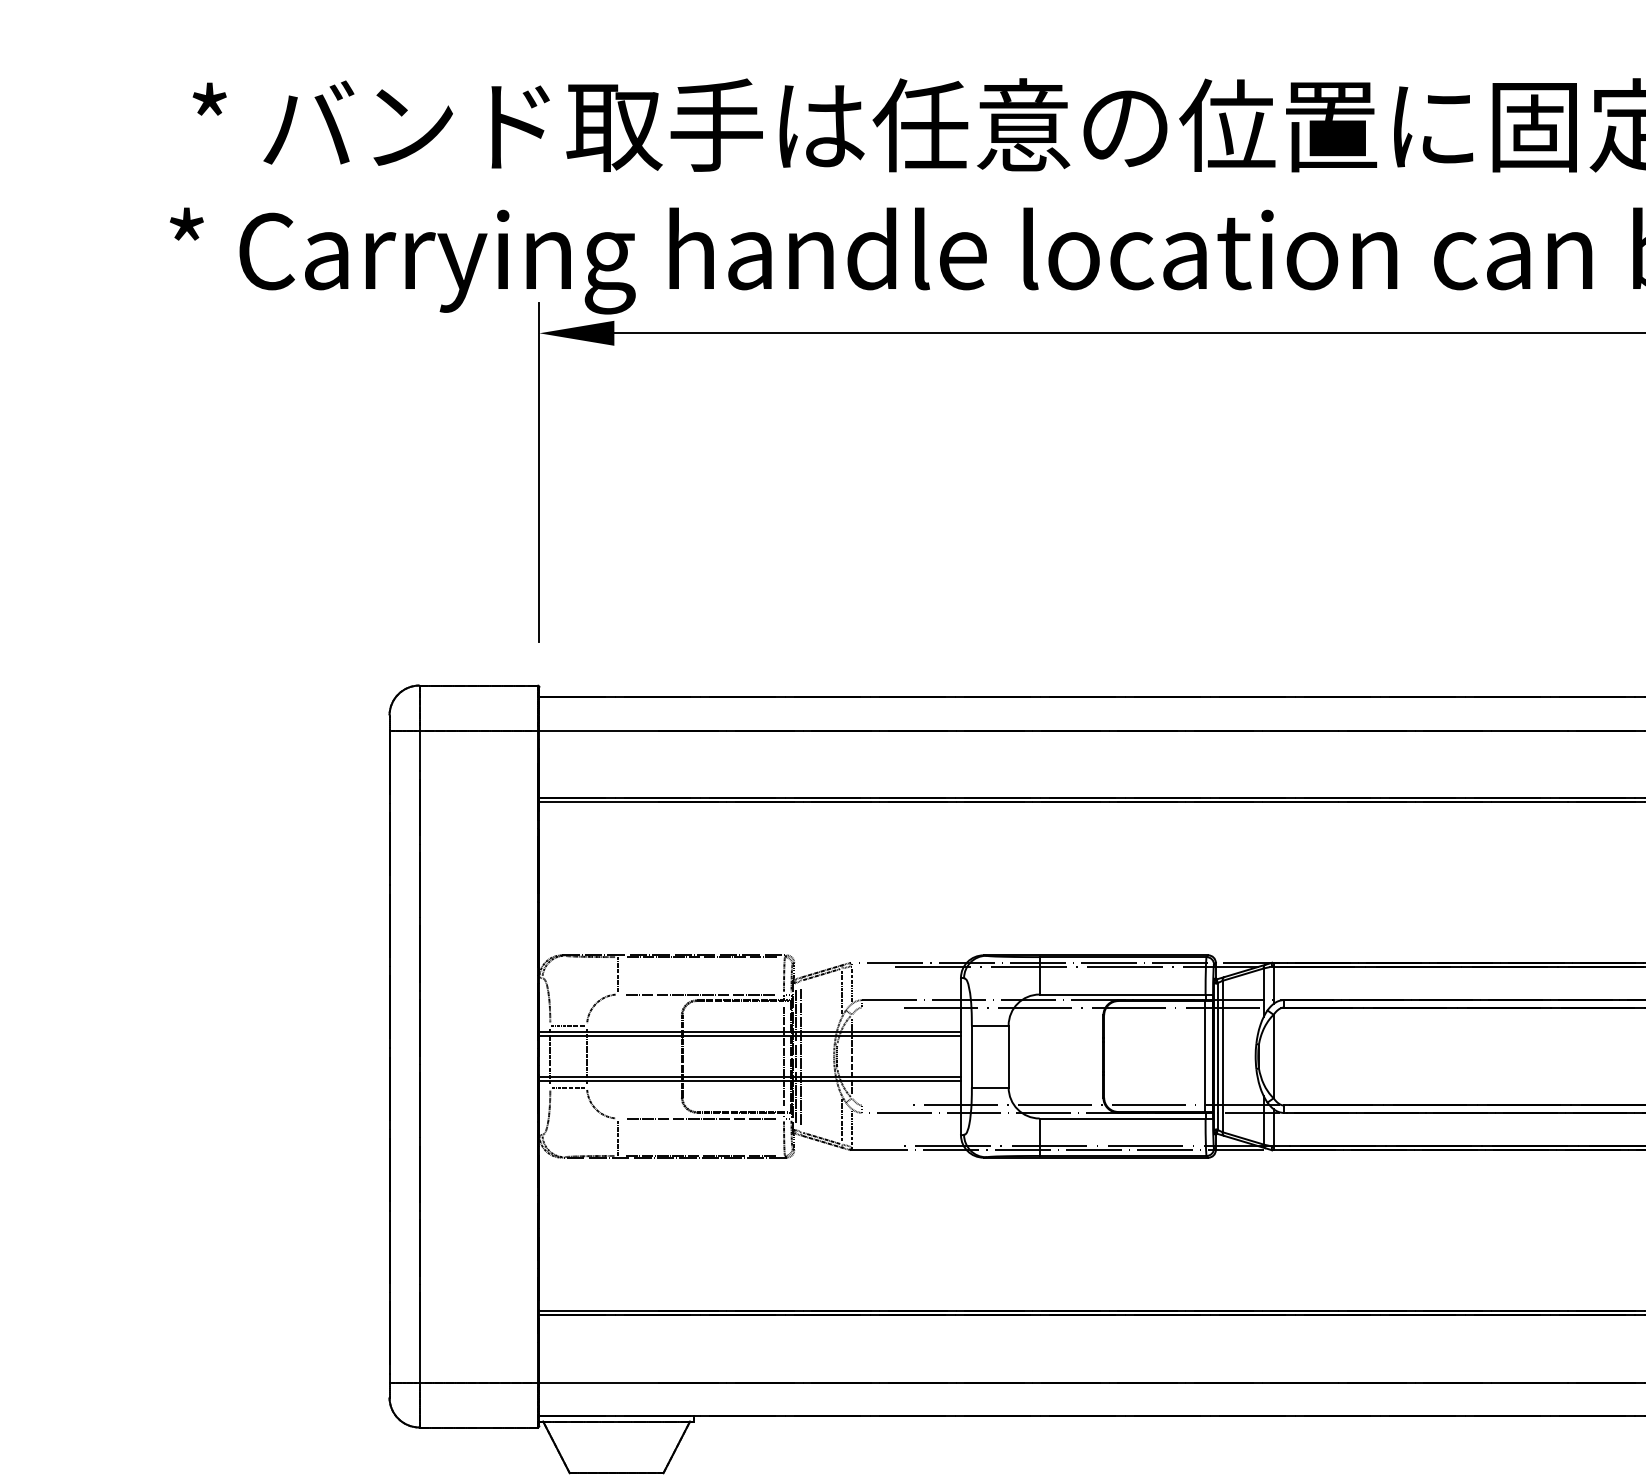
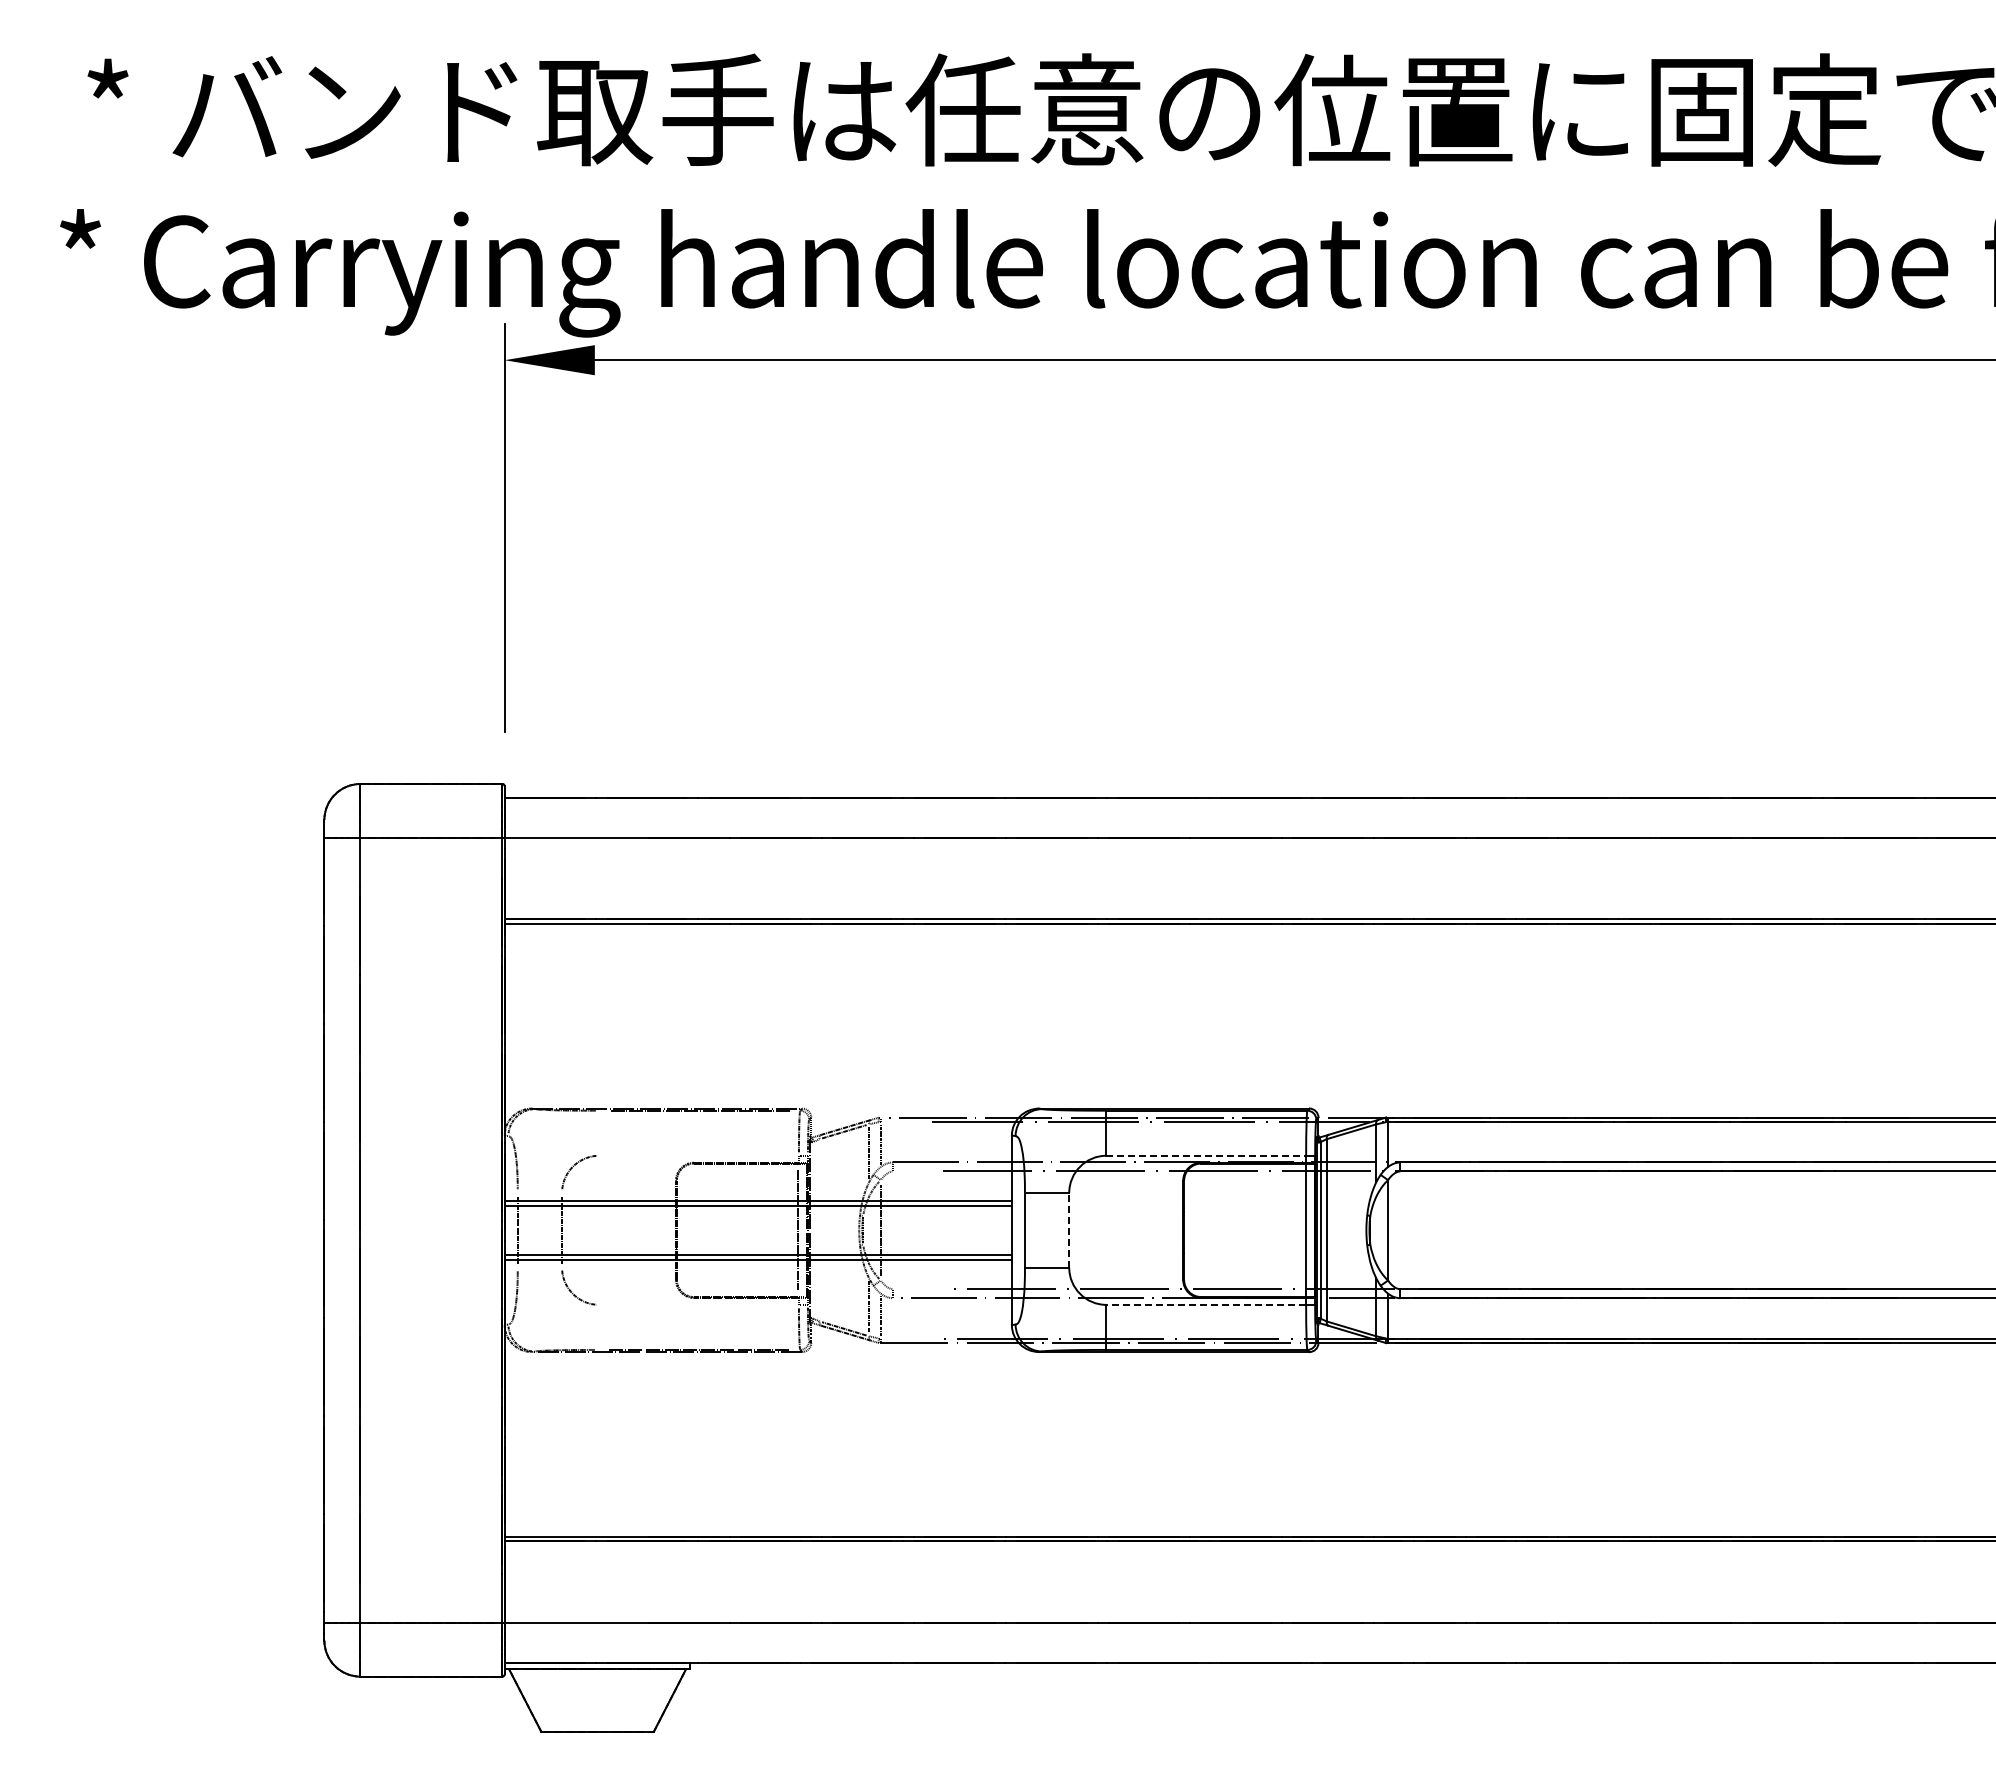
line: (618, 974) -> (599, 1131), removed
line: (700, 994) -> (698, 1155), removed
line: (1122, 994) -> (1206, 1155), solid -> dashed
line: (567, 1025) -> (538, 1193), removed
line: (796, 1055) -> (813, 1229), removed
line: (1008, 1055) -> (1069, 1229), solid -> dashed
line: (801, 1056) -> (819, 1230), removed
line: (567, 1087) -> (538, 1267), removed
line: (700, 1118) -> (698, 1304), removed
line: (1122, 1118) -> (1206, 1304), solid -> dashed
line: (618, 1138) -> (599, 1328), removed

